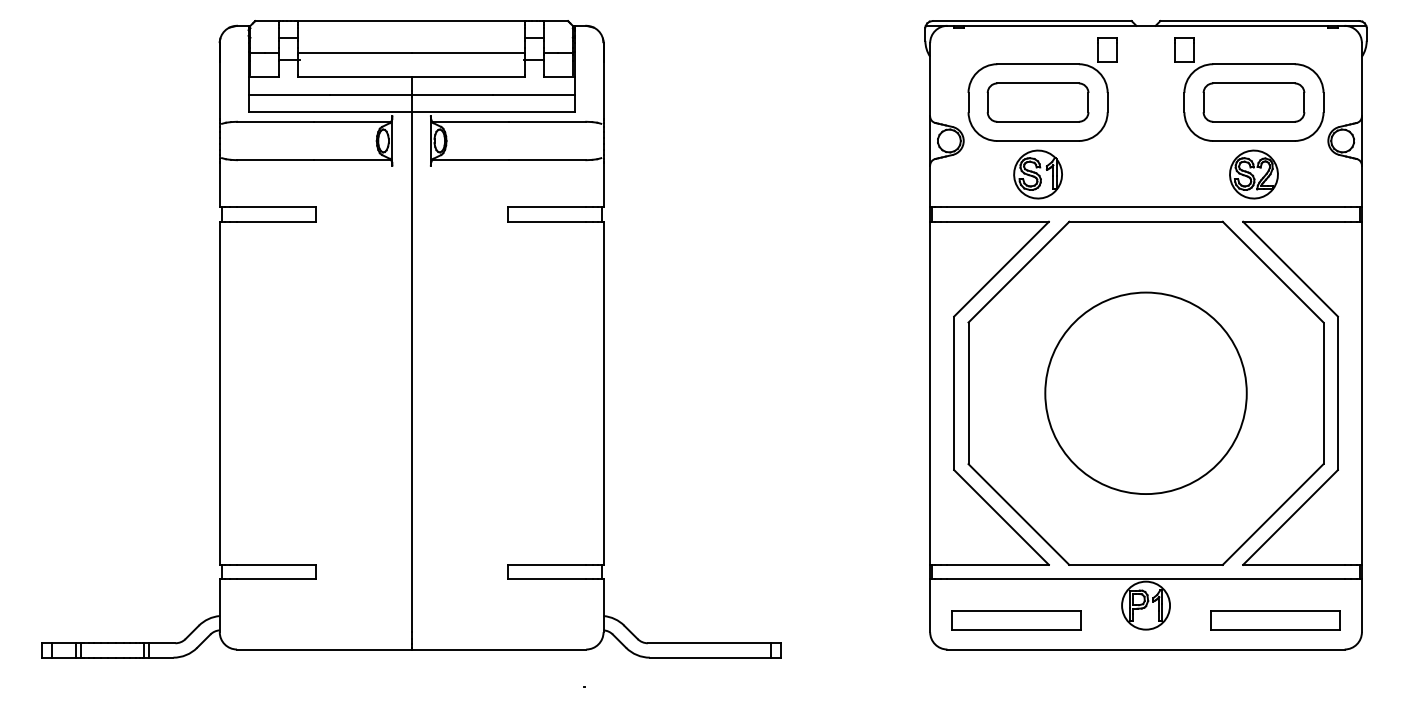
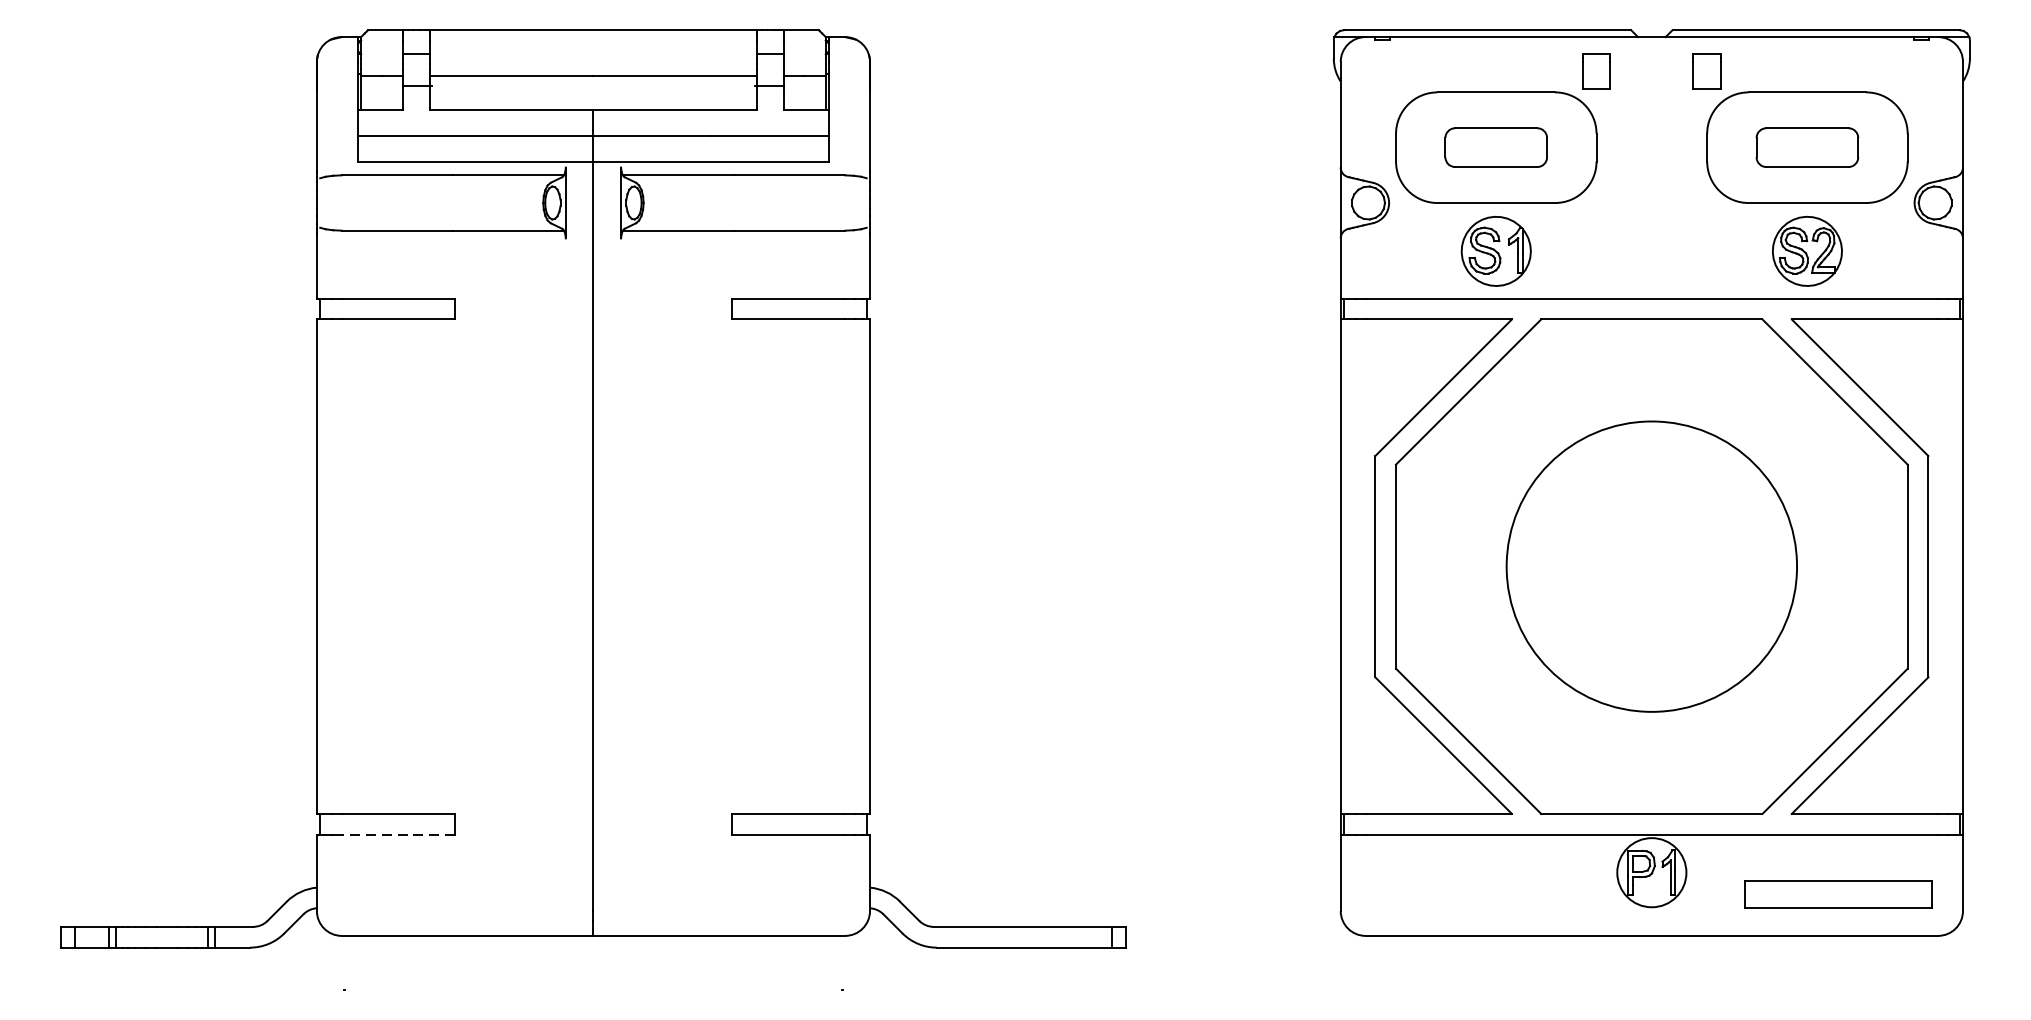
part: (1037, 102) -> (1495, 147), size x0.7
part: (1253, 102) -> (1806, 147), size x0.7
line: (275, 579) -> (397, 834), solid -> dashed
part: (1016, 620) -> (1465, 894), removed

